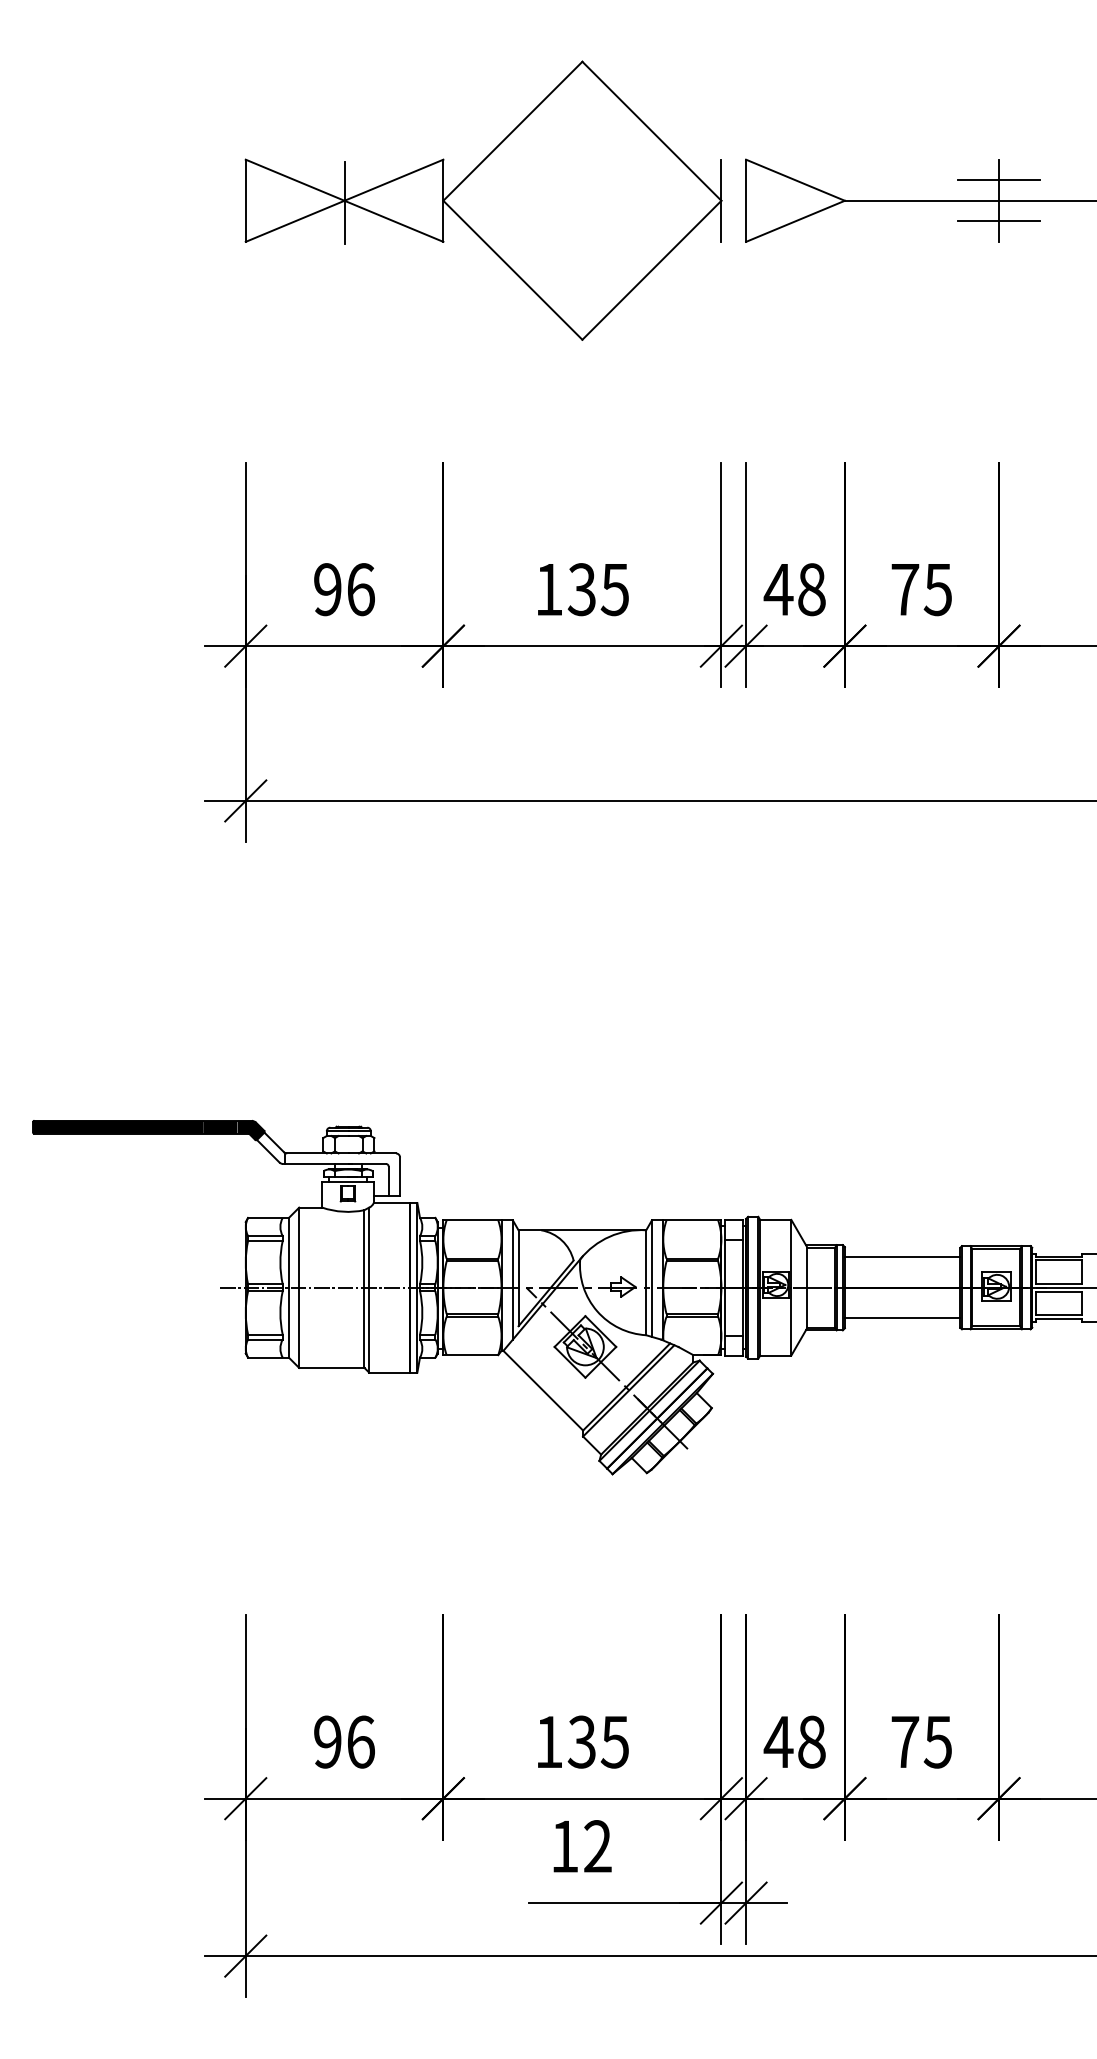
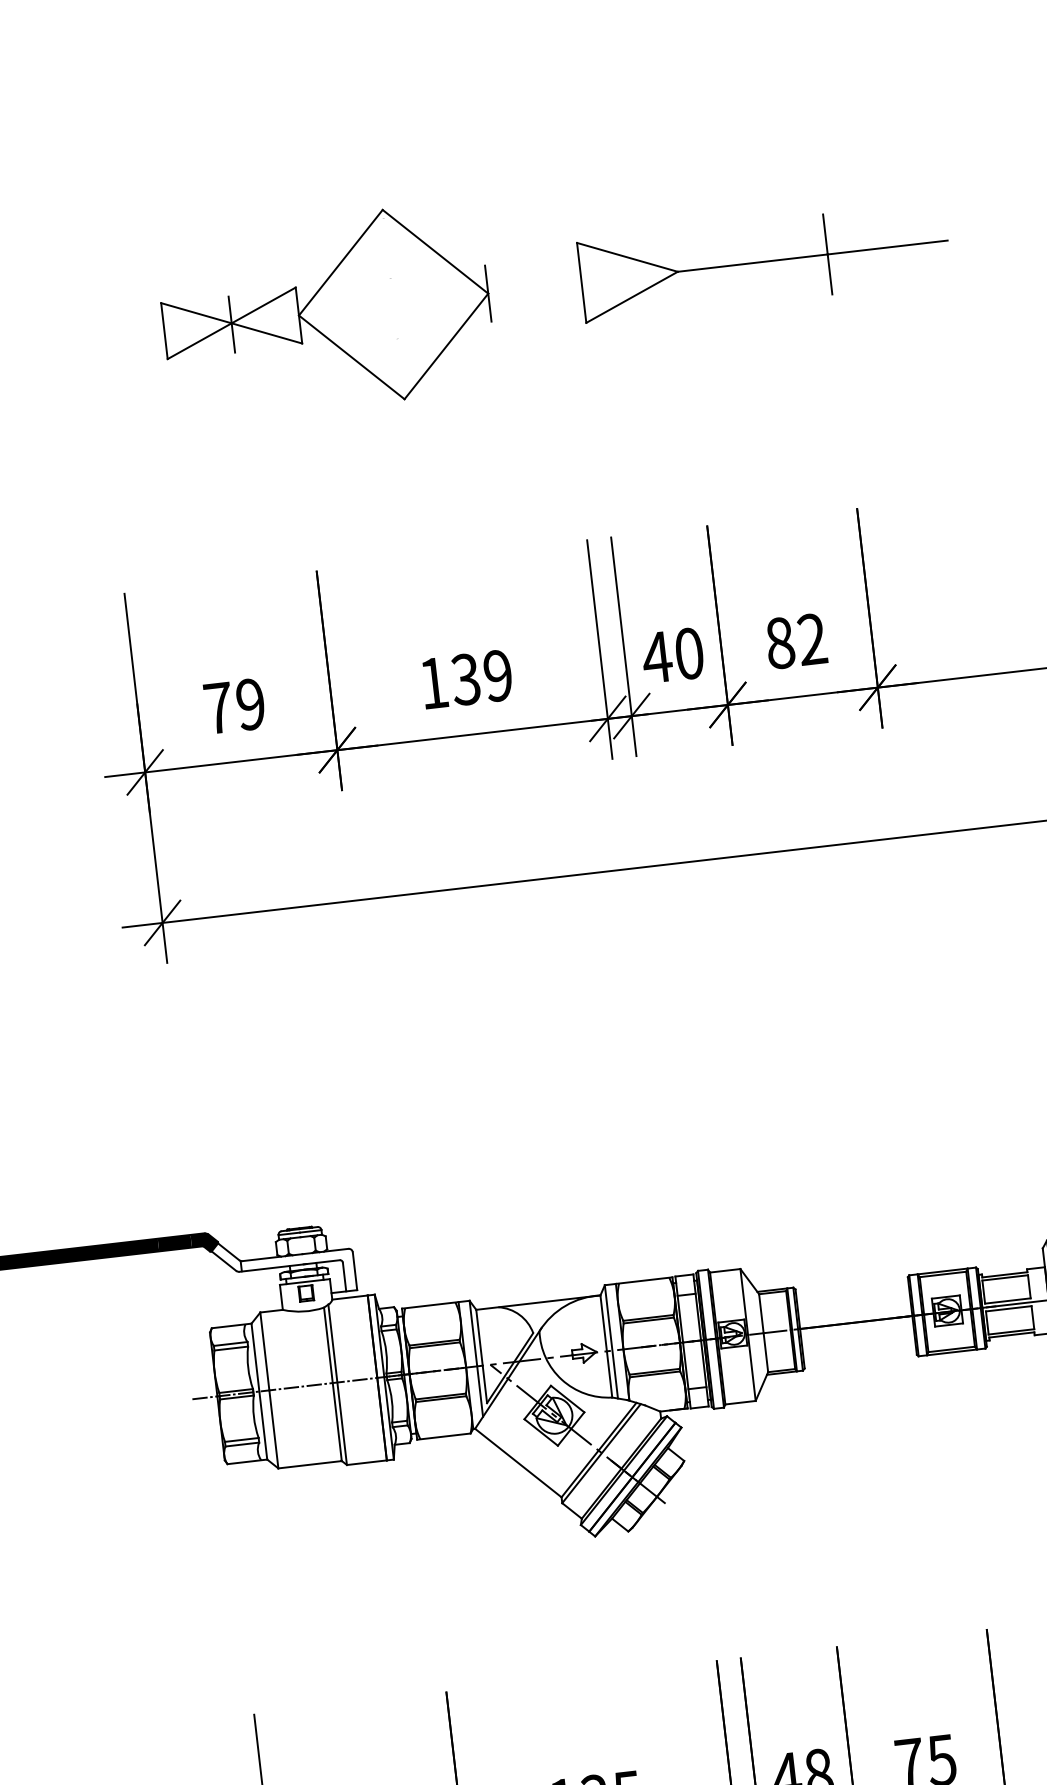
line: (998, 180) -> (824, 234), removed
part: (483, 200) -> (326, 312), size x0.7
line: (998, 221) -> (829, 274), removed
text: (344, 589) -> (234, 706), 96 -> 79
text: (614, 589) -> (497, 675), 135 -> 139
text: (811, 589) -> (689, 653), 48 -> 40
text: (921, 589) -> (796, 641), 75 -> 82
line: (902, 1257) -> (852, 1293), removed
line: (902, 1318) -> (859, 1352), removed

